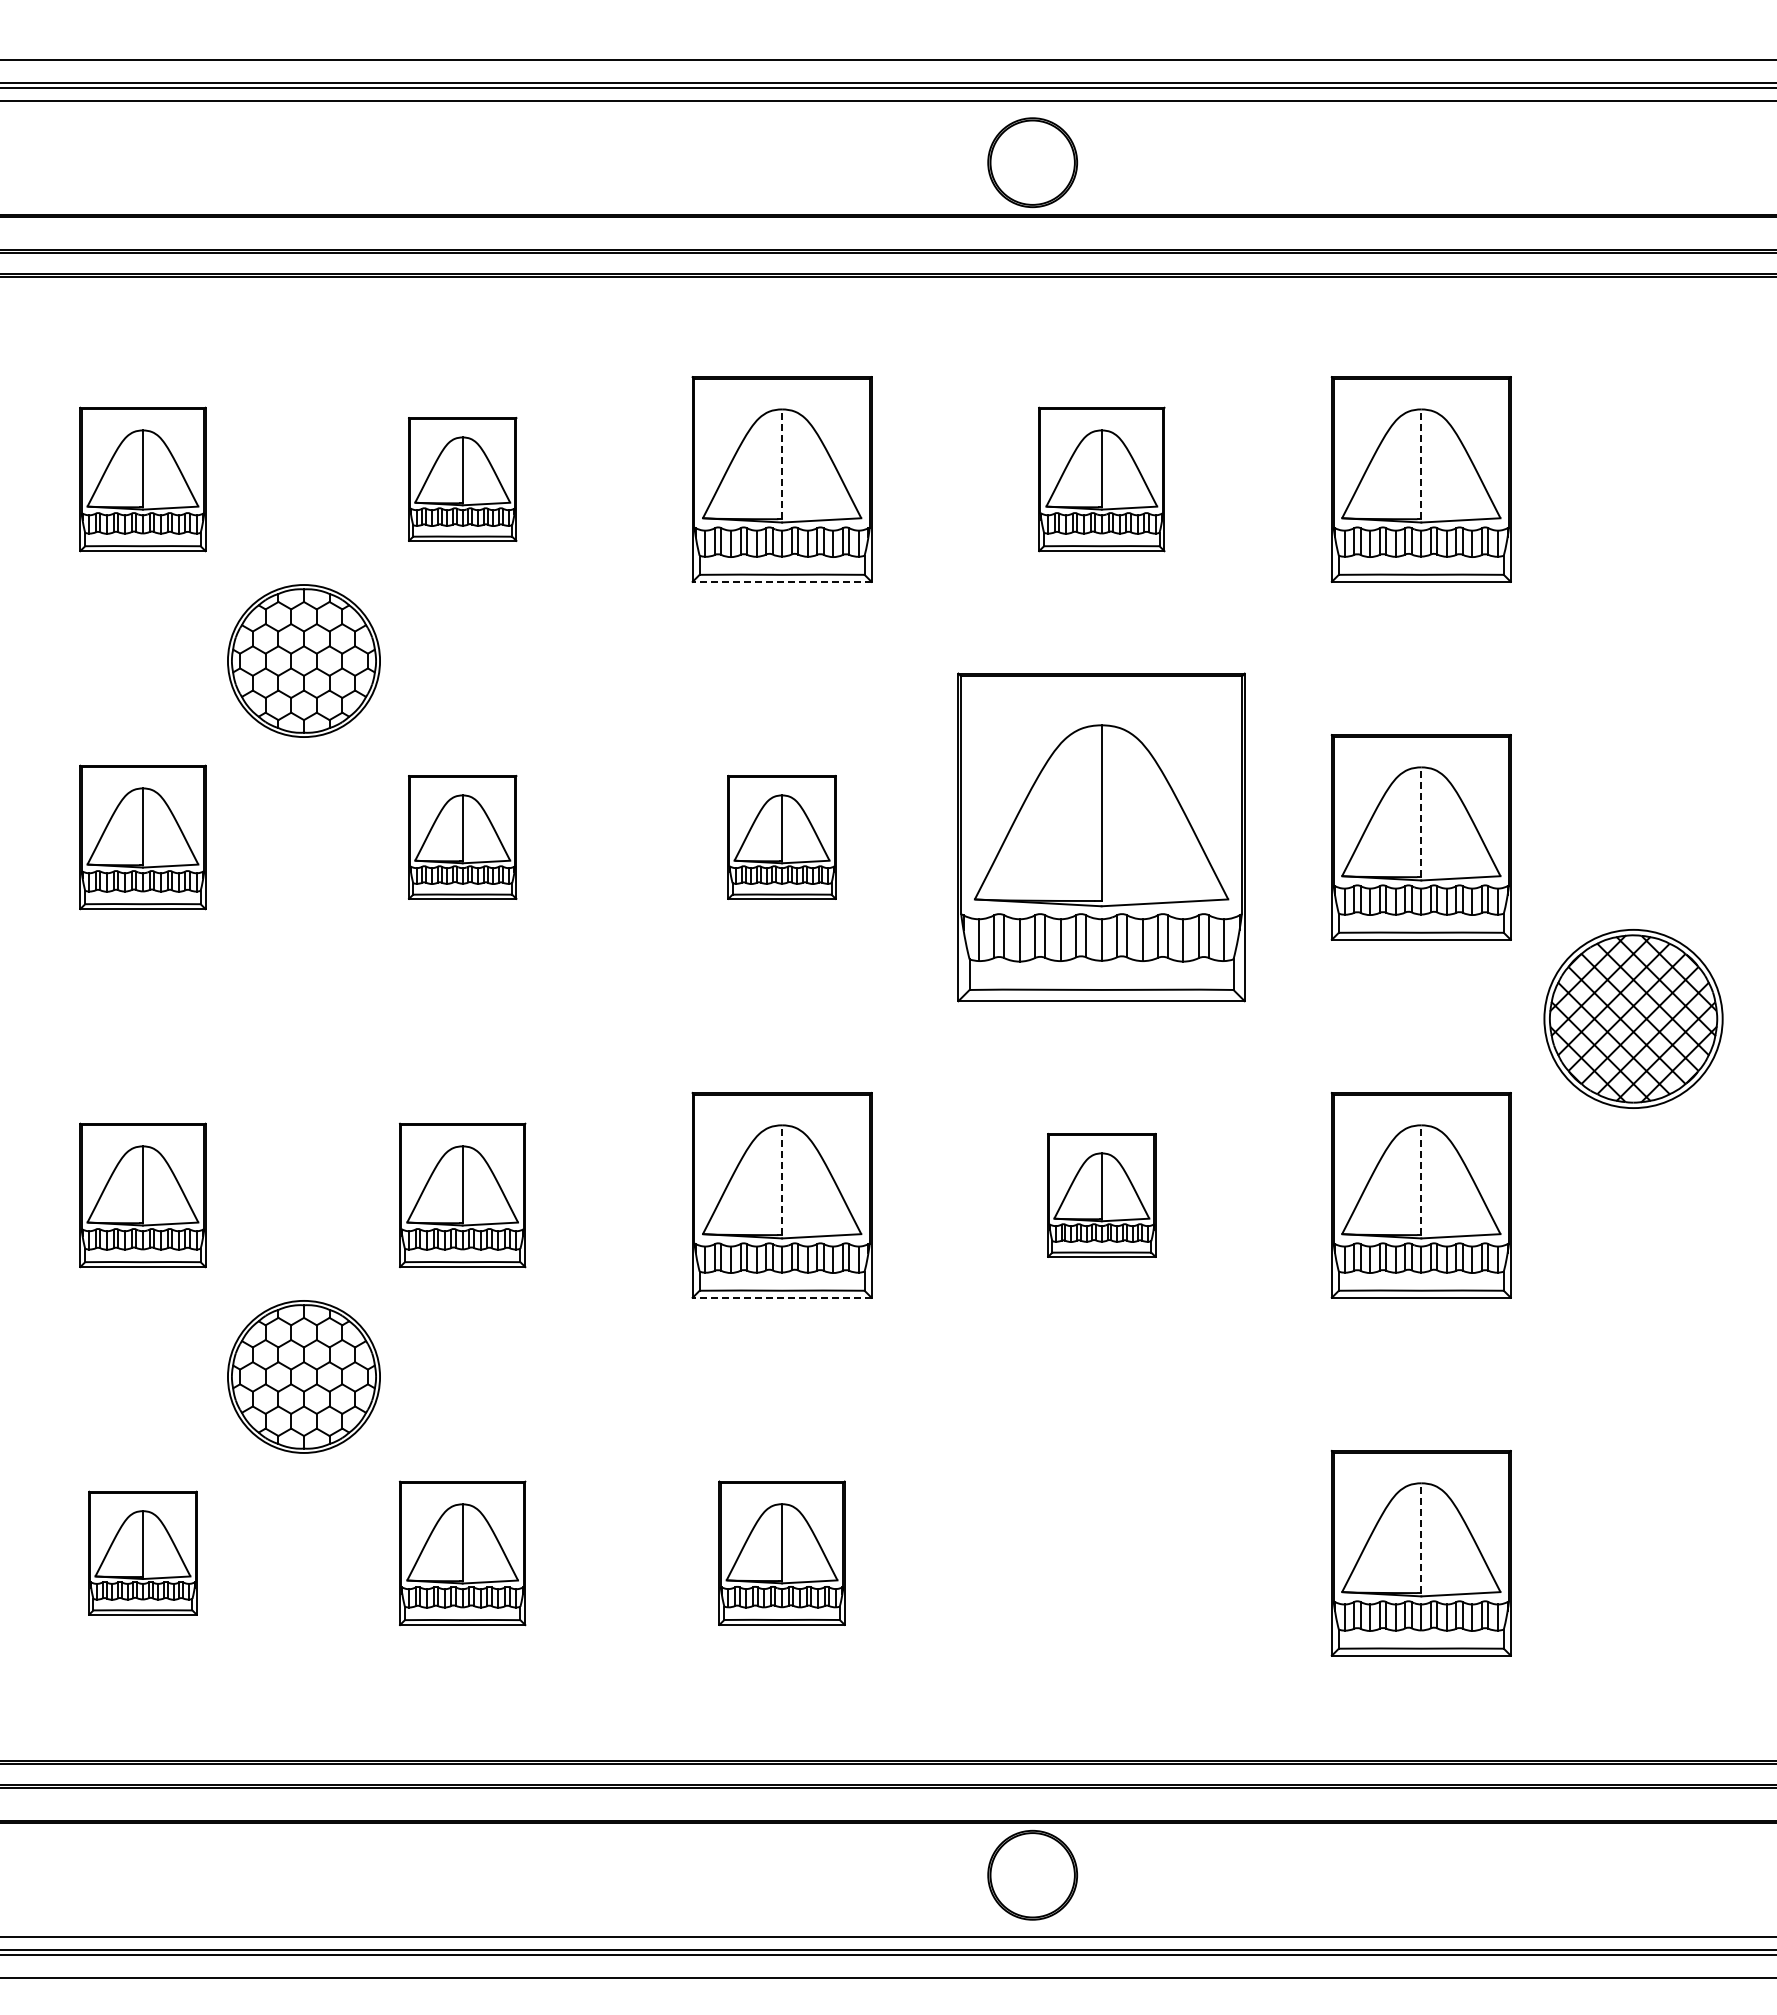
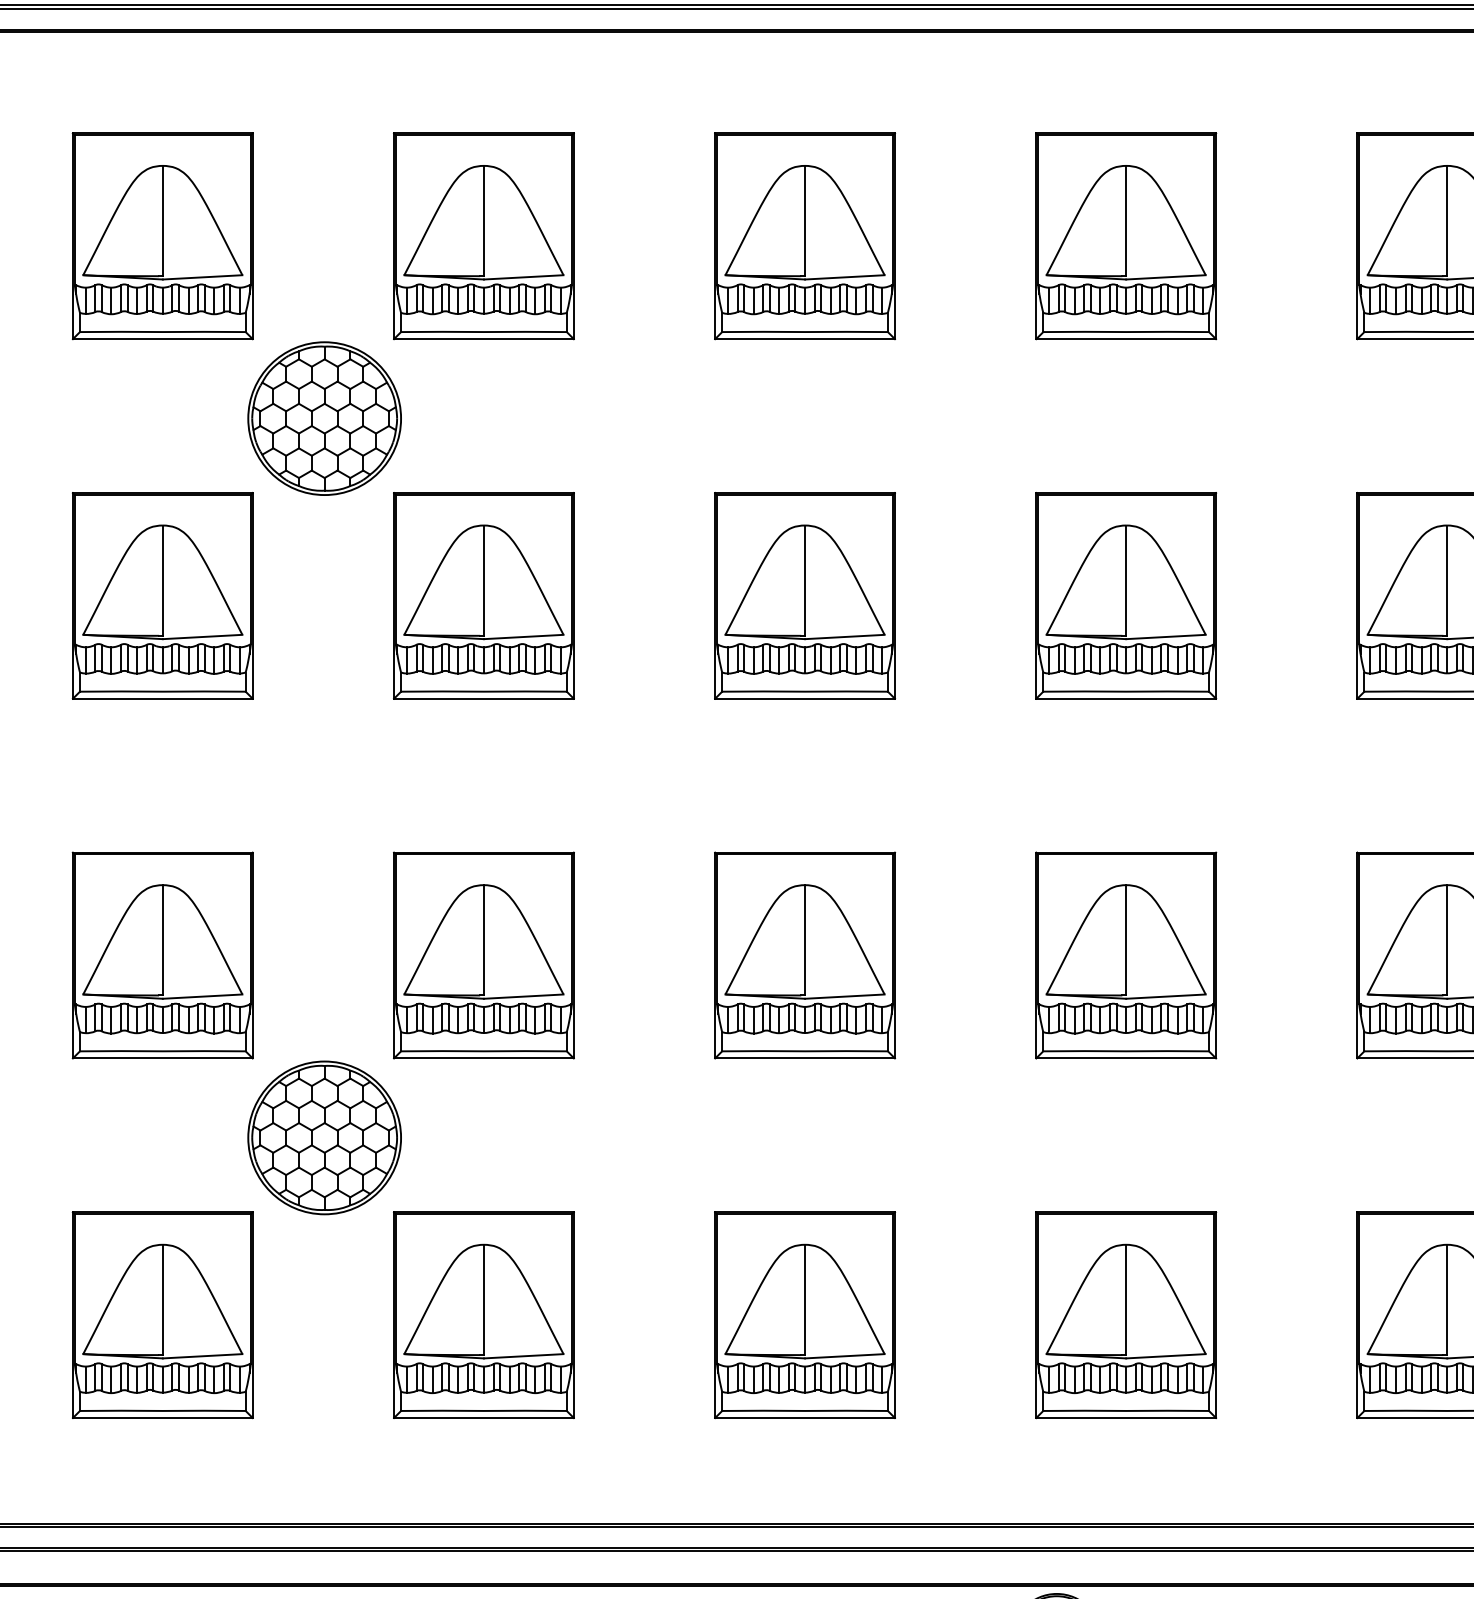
line: (782, 464) -> (805, 221), dashed -> solid
line: (1421, 464) -> (1447, 221), dashed -> solid
part: (142, 479) -> (162, 236), size x1.43
part: (462, 479) -> (483, 236), size x1.67
part: (1101, 479) -> (1125, 236), size x1.43
line: (781, 581) -> (804, 338), dashed -> solid
line: (1421, 822) -> (1447, 580), dashed -> solid
part: (142, 837) -> (162, 595), size x1.43
part: (462, 837) -> (483, 595), size x1.67
part: (781, 837) -> (804, 595), size x1.67
part: (1101, 837) -> (1125, 595), size x0.62
line: (782, 1180) -> (805, 940), dashed -> solid
line: (1421, 1180) -> (1447, 940), dashed -> solid
part: (142, 1195) -> (162, 955), size x1.43
part: (462, 1195) -> (483, 955), size x1.43
part: (1101, 1195) -> (1125, 955), size x1.67
line: (781, 1297) -> (804, 1058), dashed -> solid
line: (1421, 1538) -> (1447, 1300), dashed -> solid
part: (142, 1552) -> (162, 1314), size x1.67
part: (781, 1552) -> (804, 1314), size x1.43
part: (1101, 1552) -> (1125, 1314), added
part: (462, 1553) -> (483, 1315), size x1.43

